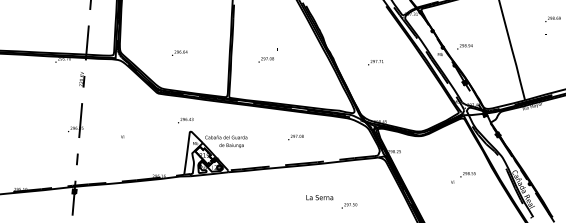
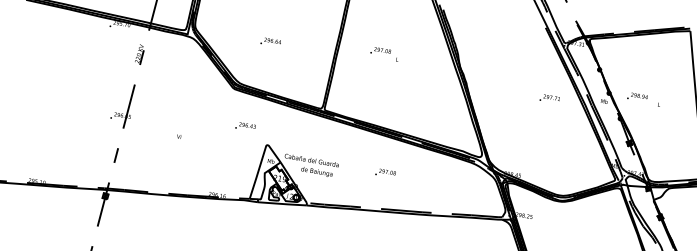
text: (265, 59) -> (379, 50), moved
text: (375, 62) -> (549, 98), moved
text: (185, 120) -> (245, 126), moved
text: (295, 137) -> (385, 173), moved

